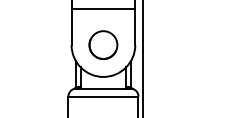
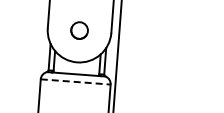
part: (103, 44) -> (79, 30), size x0.6
line: (103, 96) -> (75, 81), solid -> dashed

